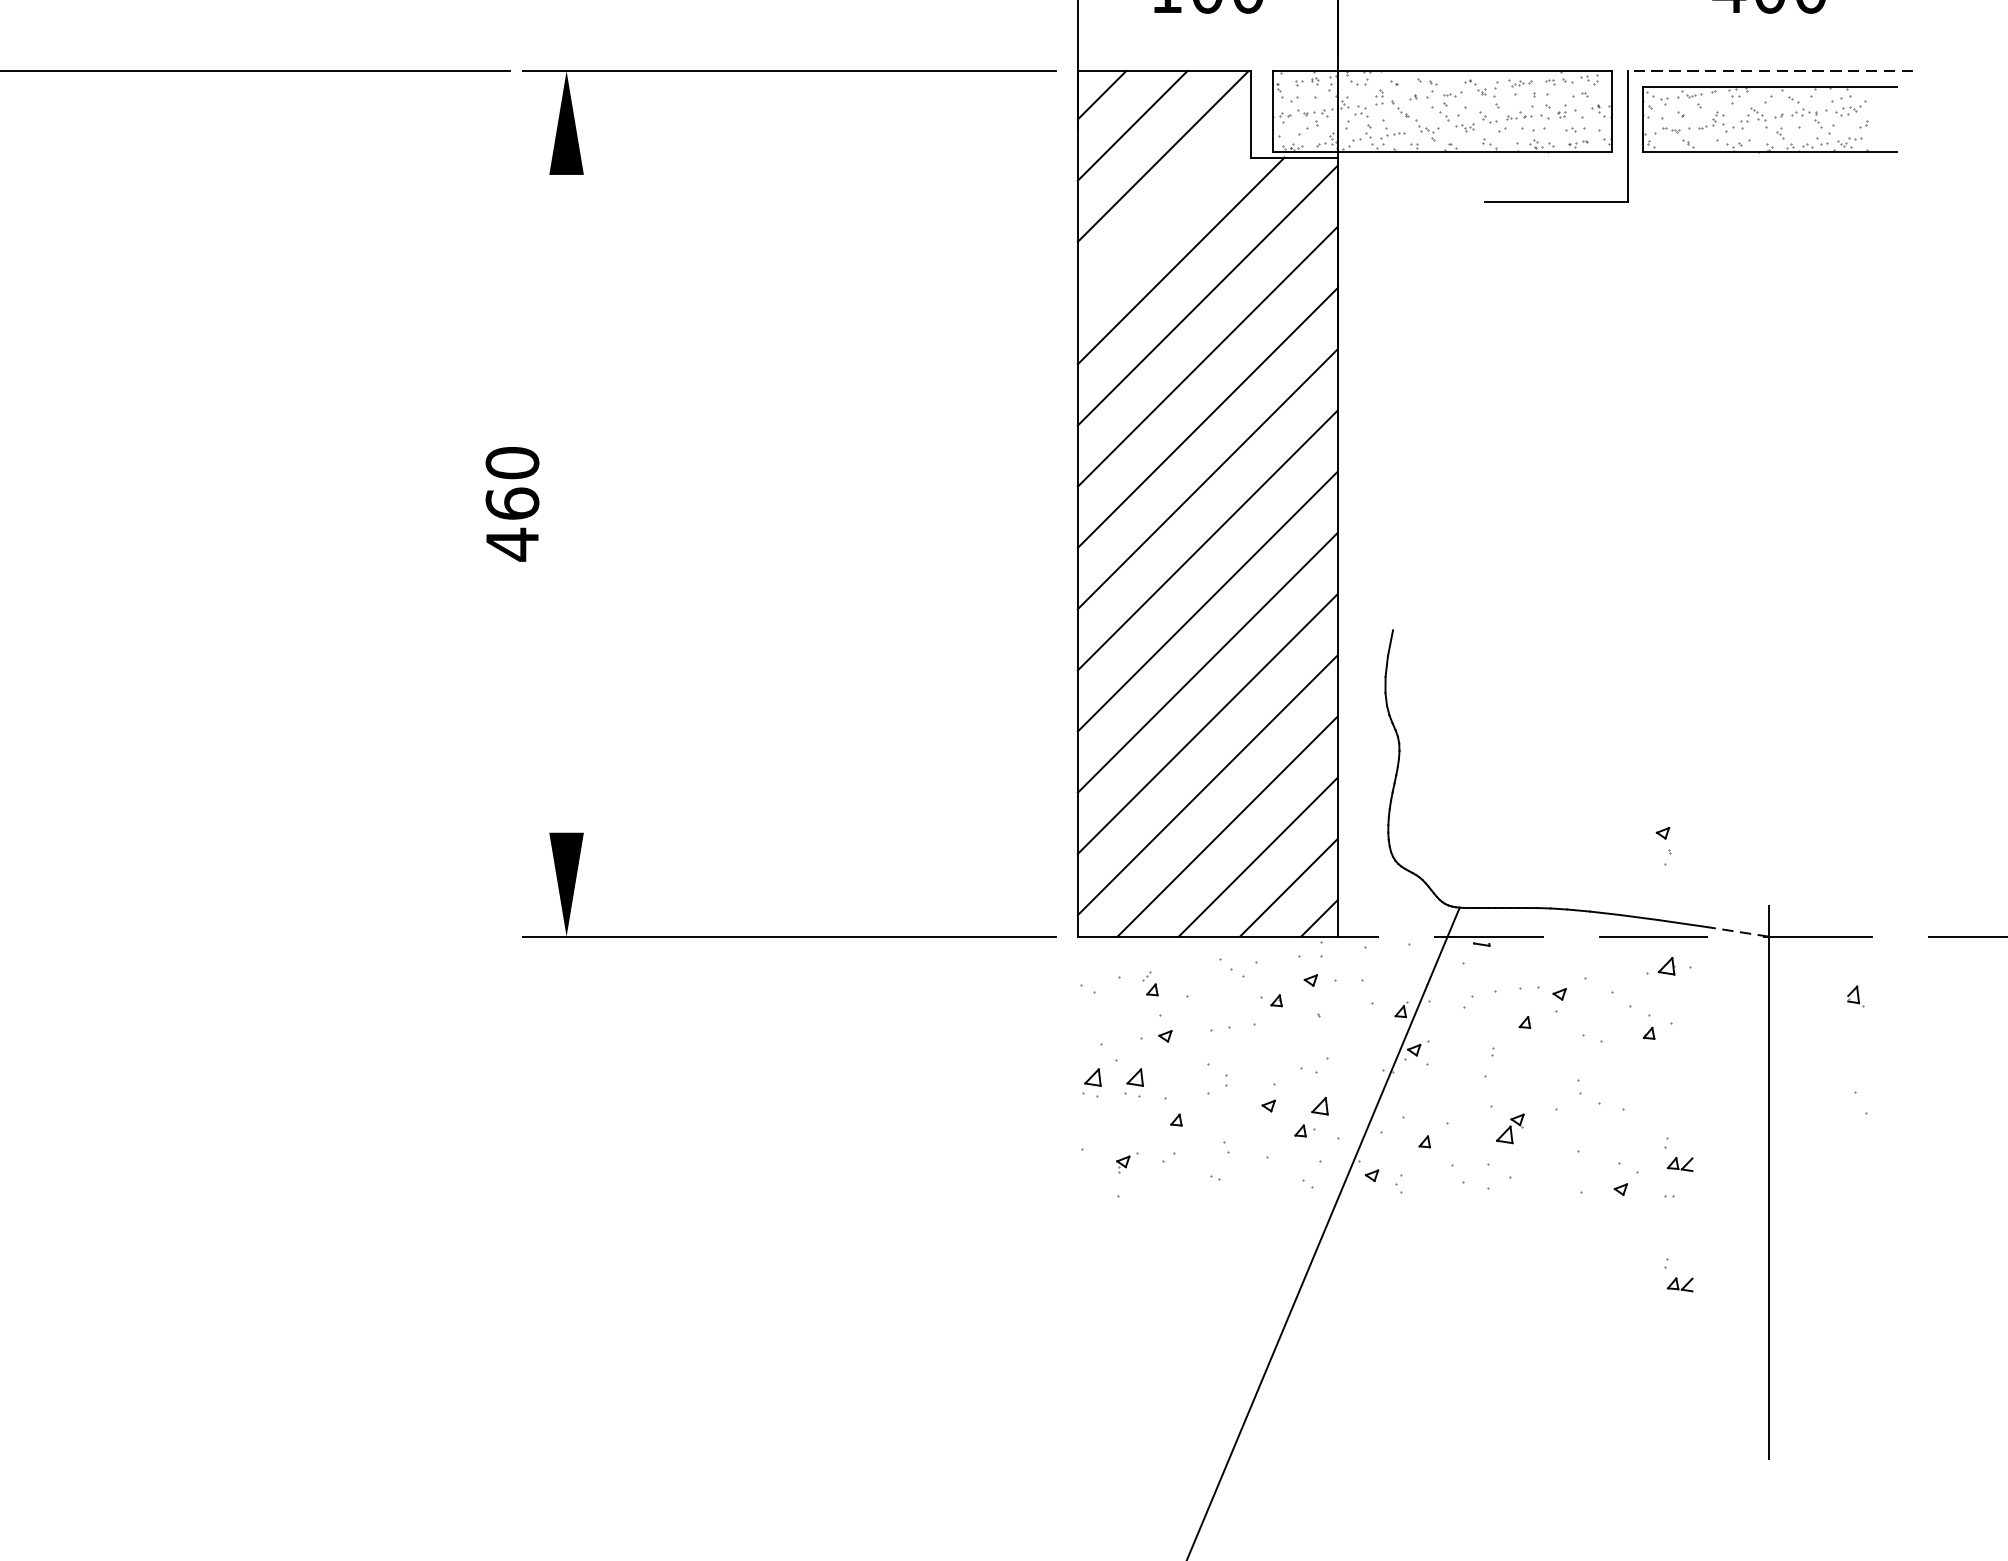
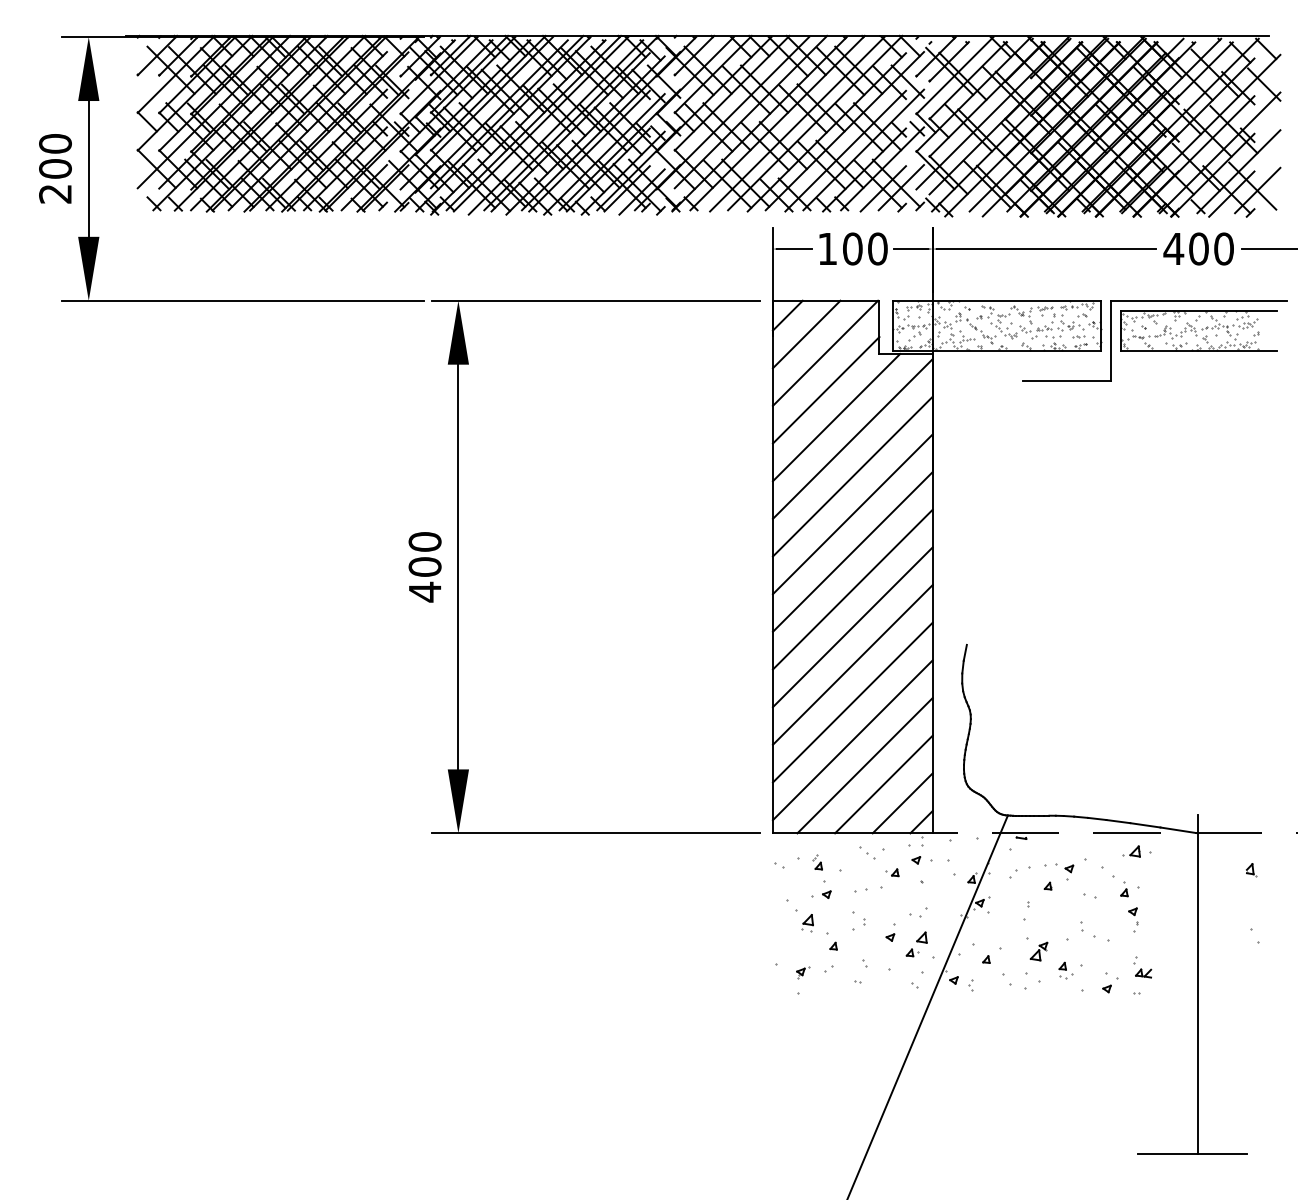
line: (1771, 70) -> (1199, 300), dashed -> solid
line: (1163, 216) -> (825, 390), added
text: (511, 502) -> (424, 566), 460 -> 400
line: (566, 502) -> (458, 566), added
part: (1663, 845) -> (1133, 919), moved
line: (1736, 932) -> (1178, 830), dashed -> solid
part: (1091, 1083) -> (781, 923), removed
part: (1553, 1159) -> (1065, 970), added
part: (1678, 1274) -> (1142, 1041), removed
line: (1759, 1458) -> (1192, 1154), added

